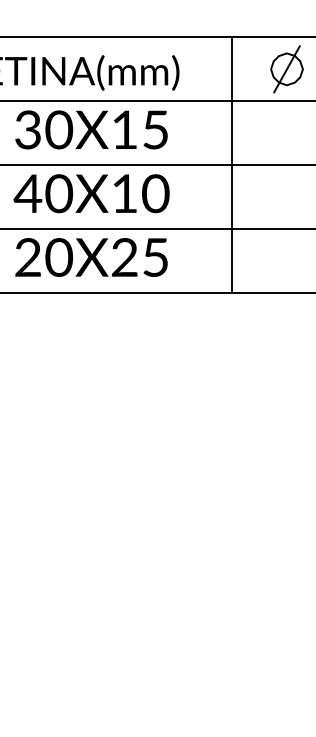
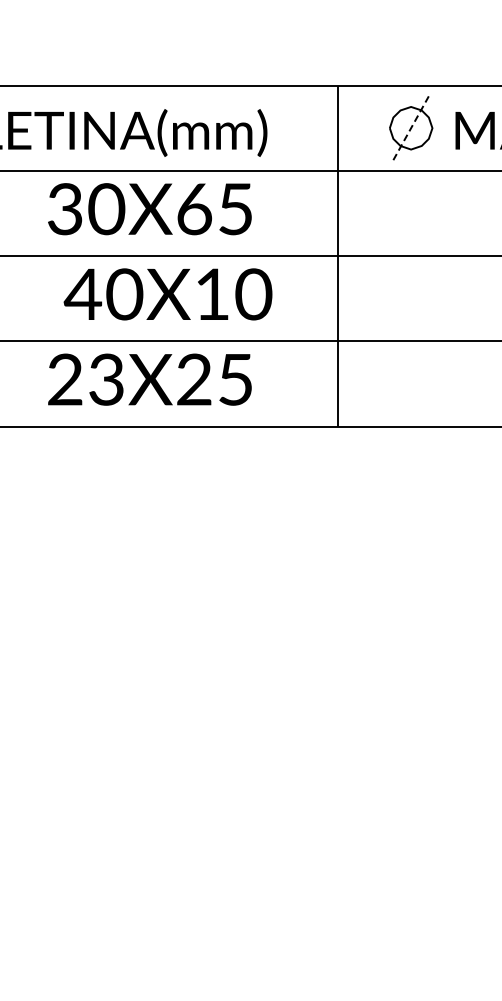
line: (287, 69) -> (411, 128), solid -> dashed
text: (124, 130) -> (194, 209), 30X15 -> 30X65
text: (91, 193) -> (167, 294), moved
text: (59, 257) -> (106, 379), 20X25 -> 23X25

